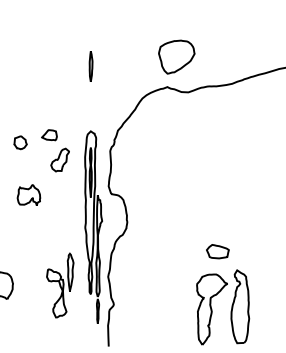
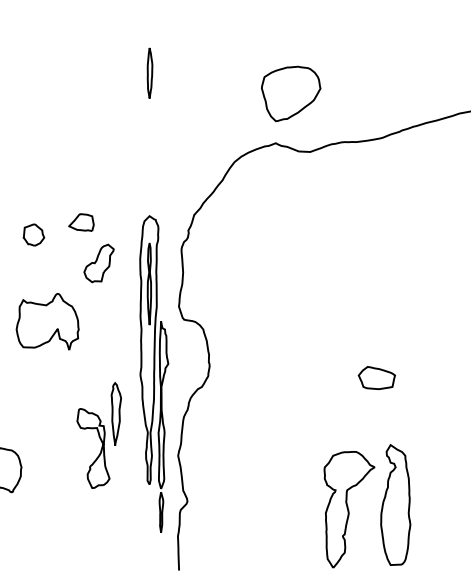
part: (90, 66) -> (149, 73), moved
part: (28, 194) -> (46, 320), size x1.67
part: (217, 251) -> (376, 377), moved
part: (60, 285) -> (99, 435), moved

